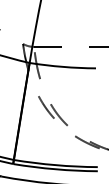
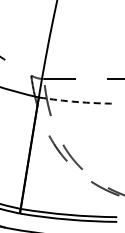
arc: (62, 66) -> (76, 101), solid -> dashed

